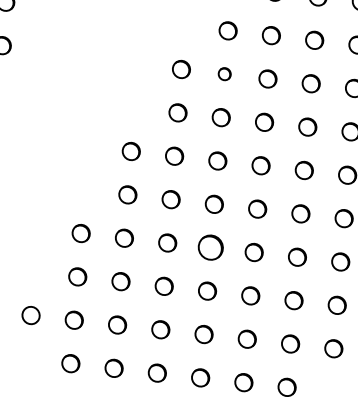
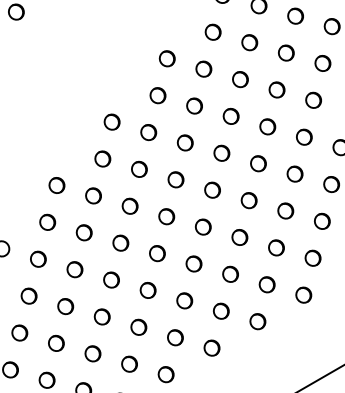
part: (224, 73) -> (203, 68), size x1.43
part: (210, 247) -> (166, 216), size x0.71

